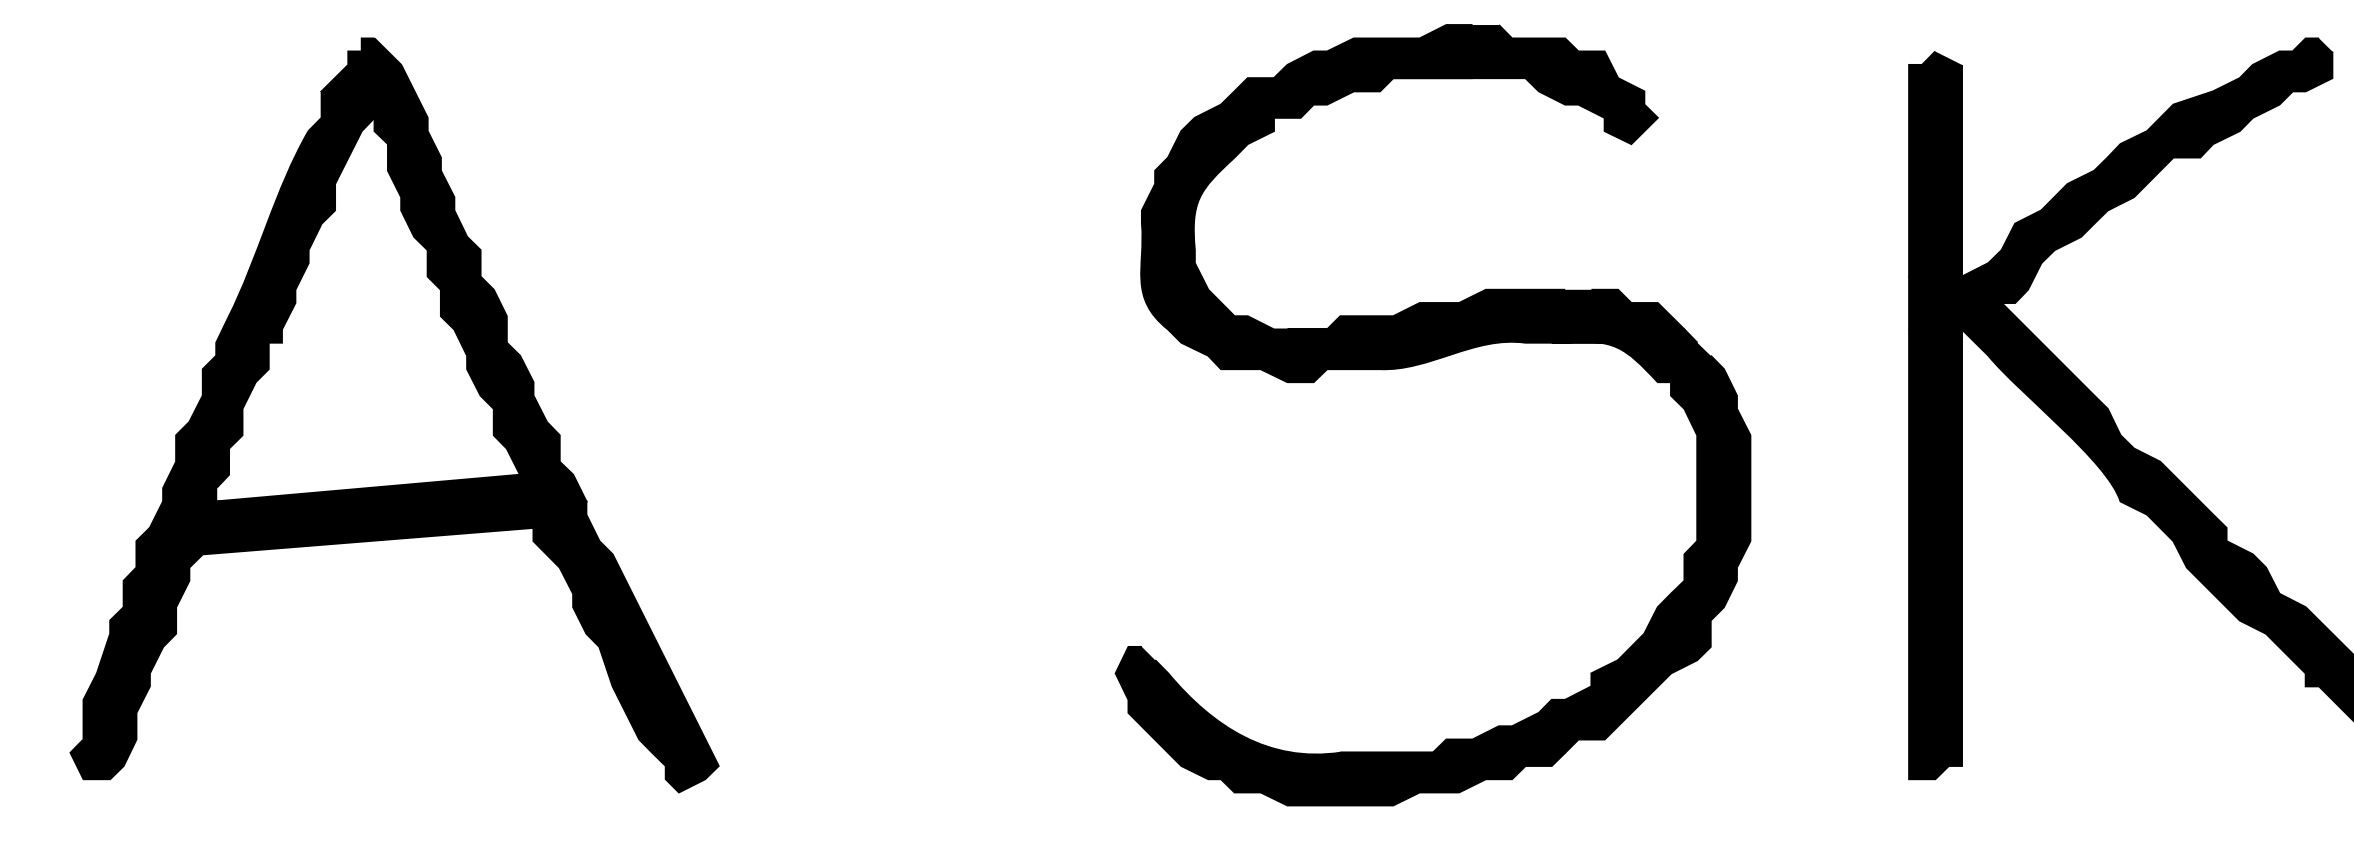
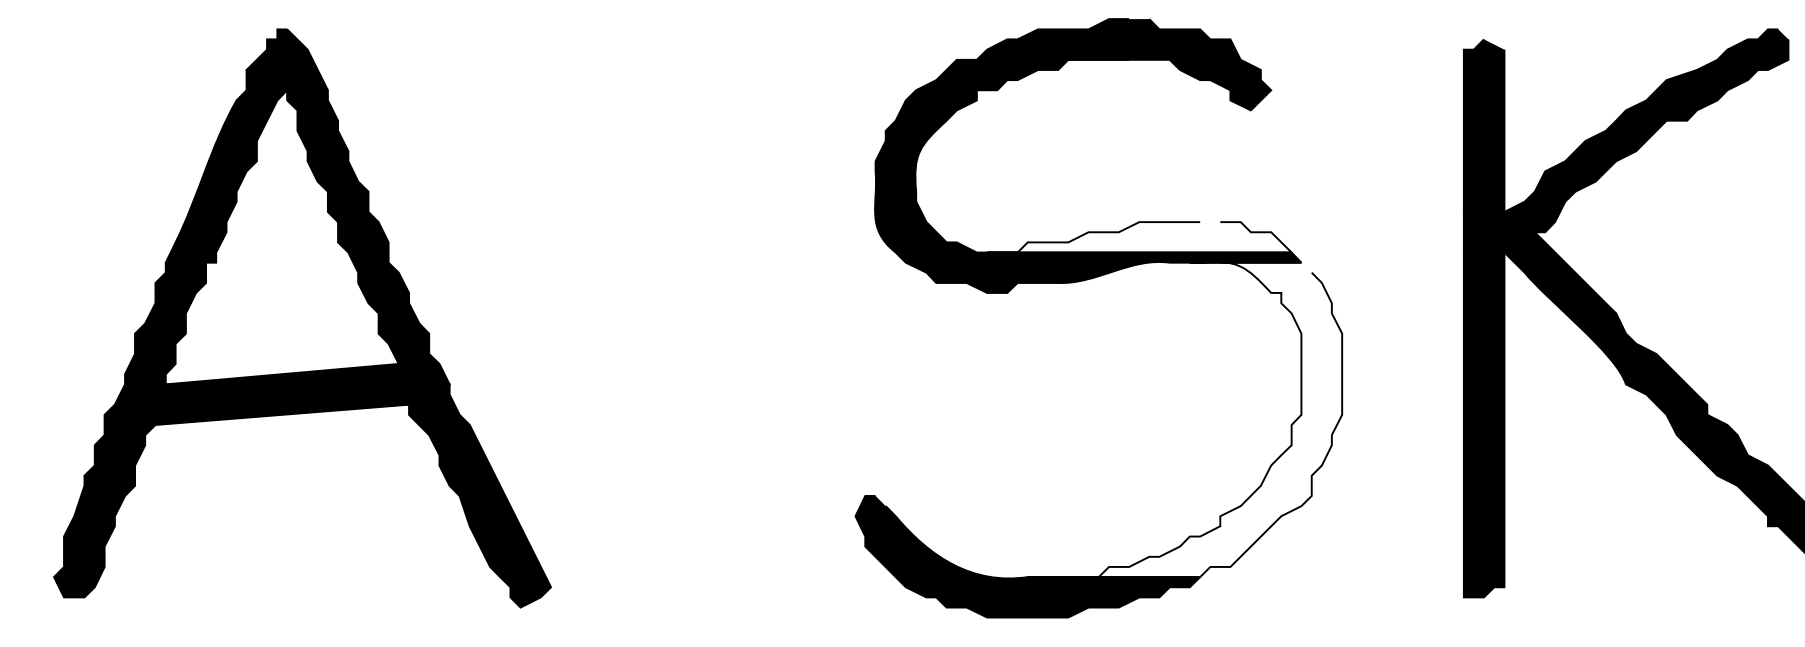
fill: (1485, 309) -> (1139, 237), removed
fill: (1545, 546) -> (1185, 418), removed

